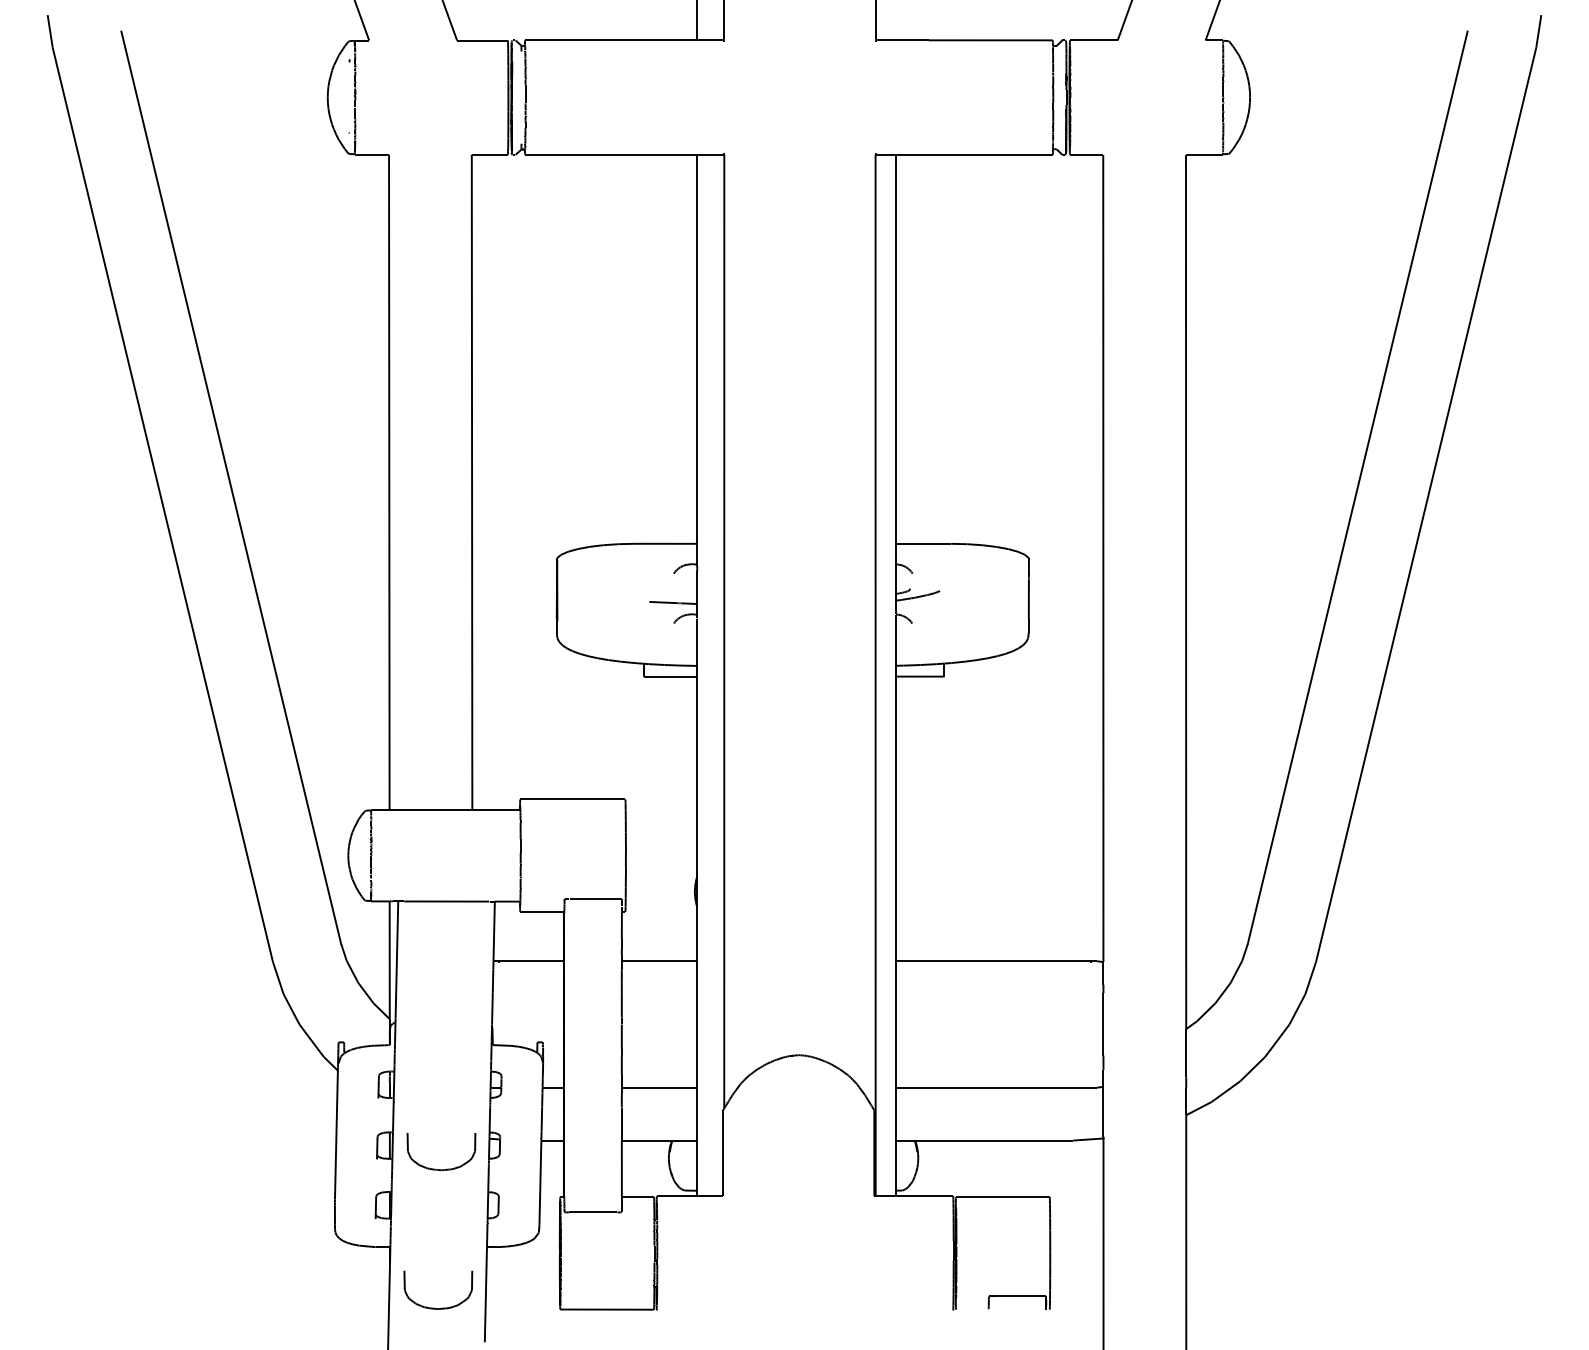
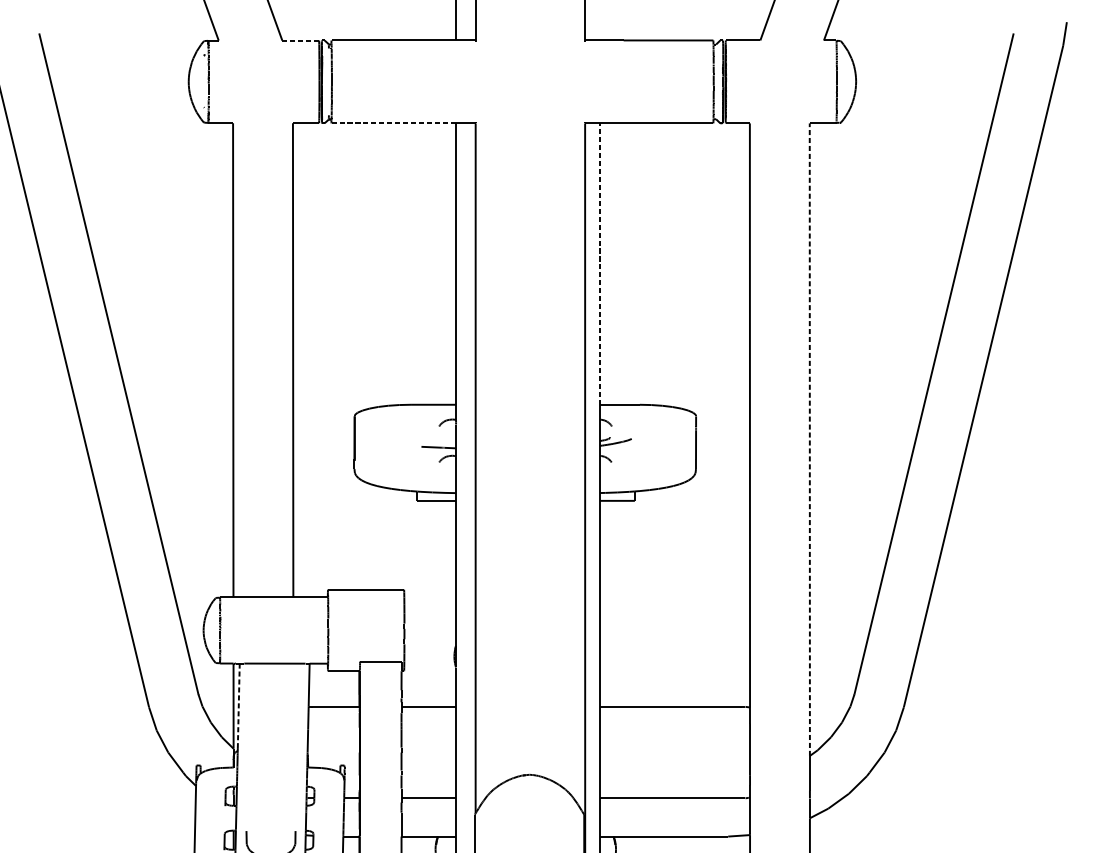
line: (482, 40) -> (300, 40), solid -> dashed
line: (611, 154) -> (394, 123), solid -> dashed
line: (896, 348) -> (600, 263), solid -> dashed
line: (1186, 591) -> (810, 439), solid -> dashed
line: (396, 960) -> (238, 706), solid -> dashed

